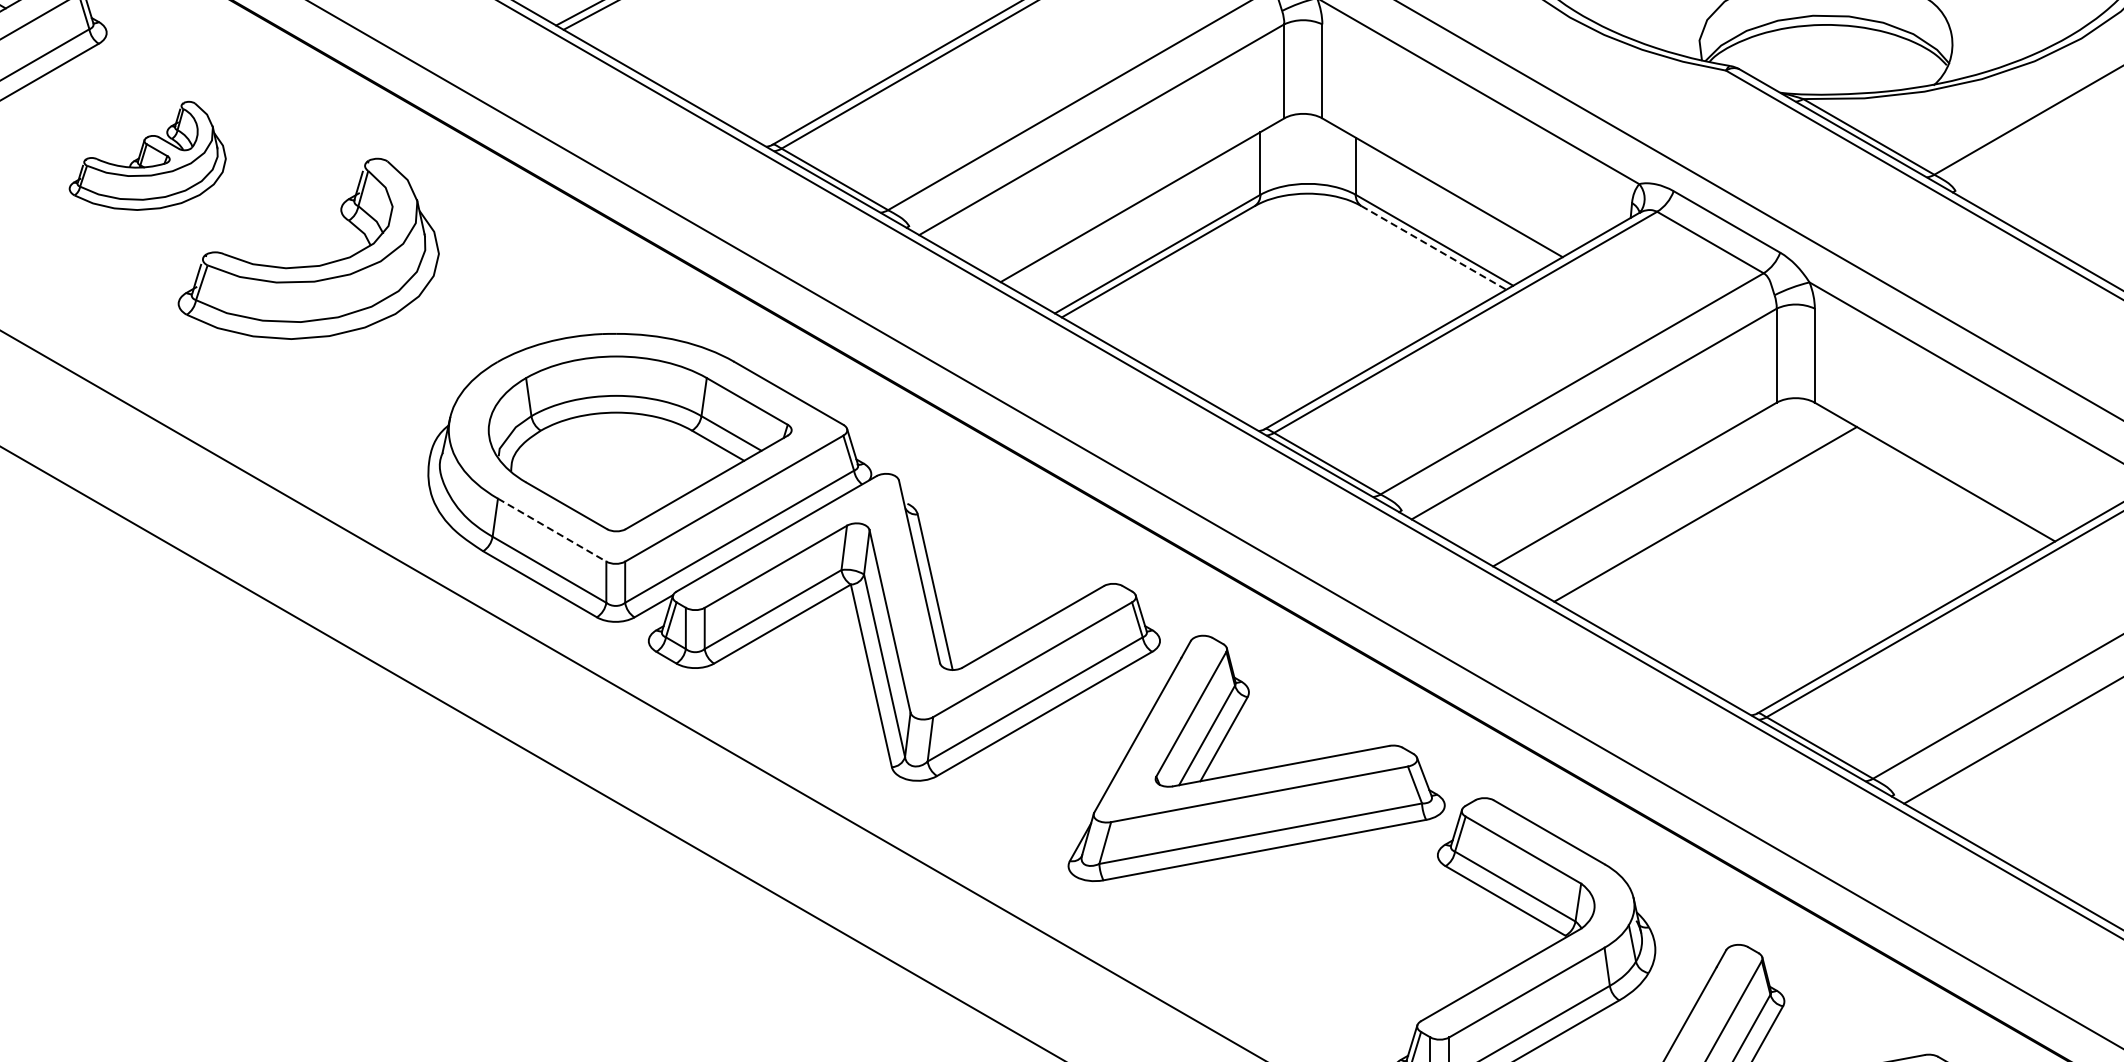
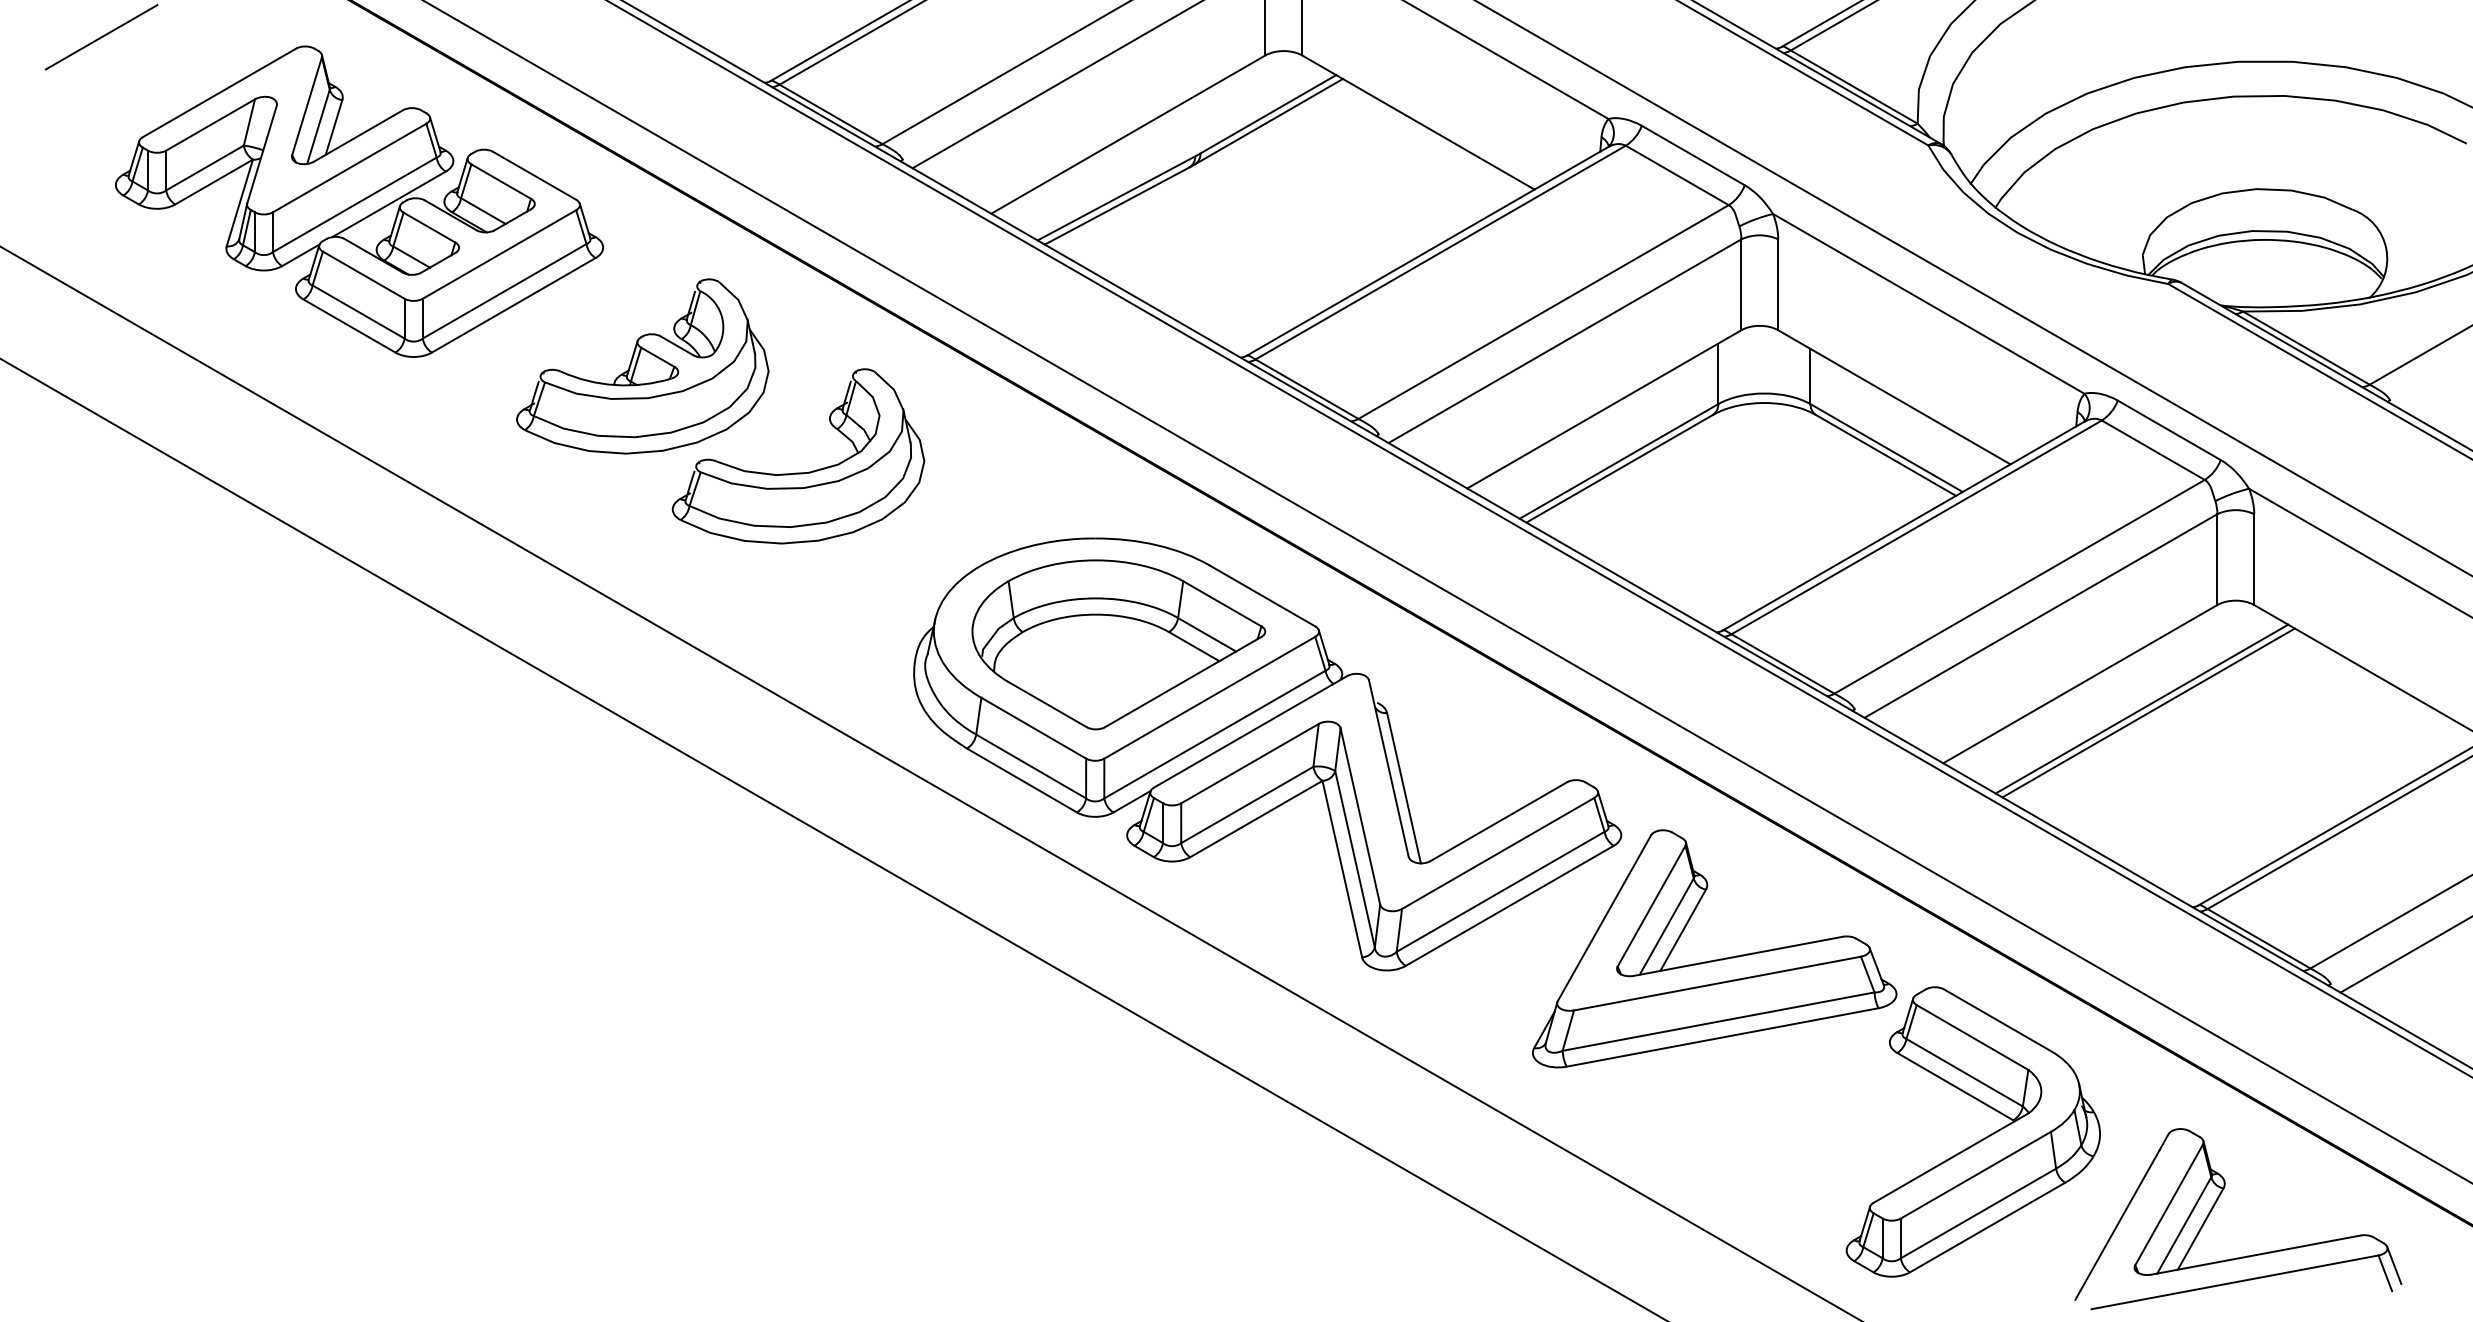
part: (147, 155) -> (642, 366), size x1.67
line: (1433, 247) -> (1885, 455), dashed -> solid
line: (1698, 509) -> (2141, 708), added
line: (551, 530) -> (1033, 728), dashed -> solid

